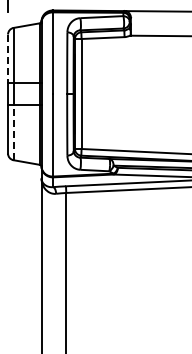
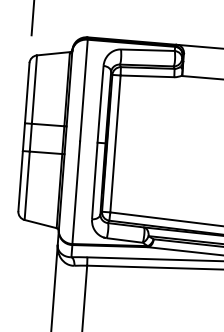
line: (8, 59) -> (27, 94), dashed -> solid
line: (13, 132) -> (27, 185), dashed -> solid

